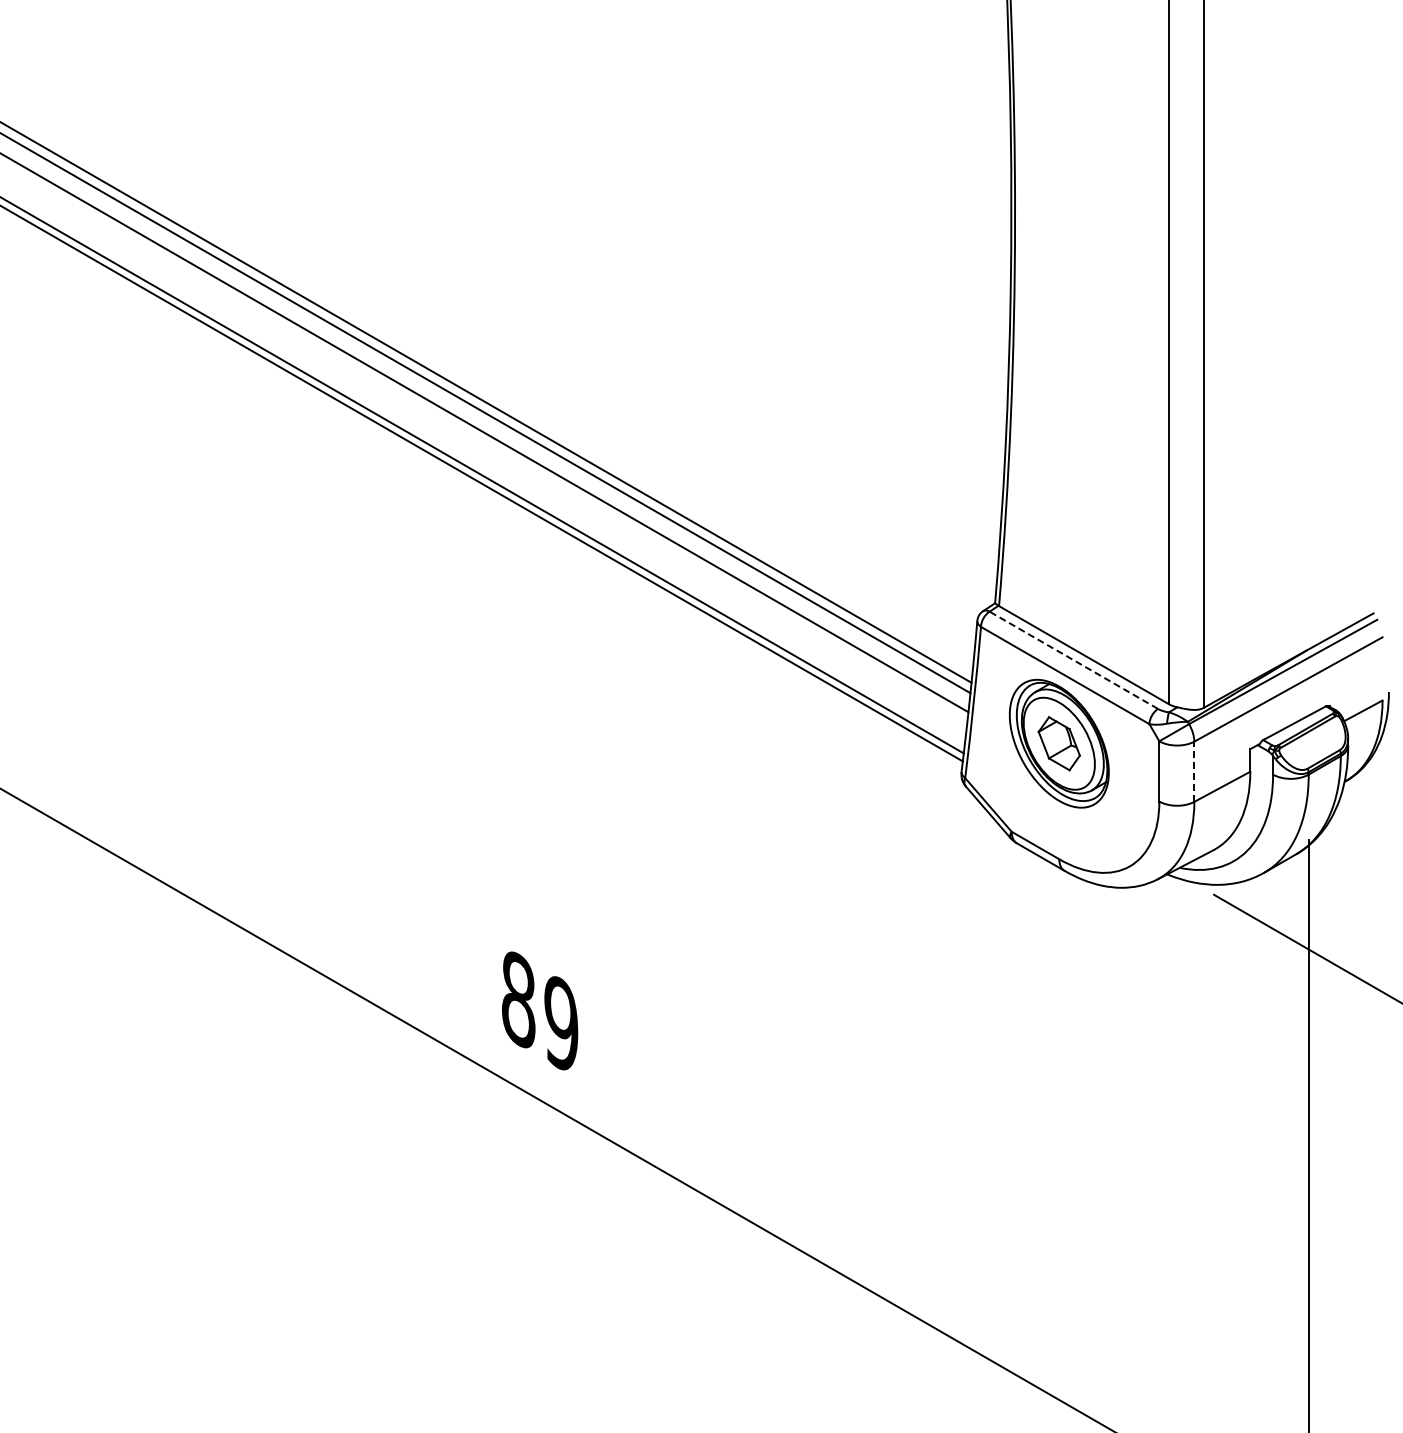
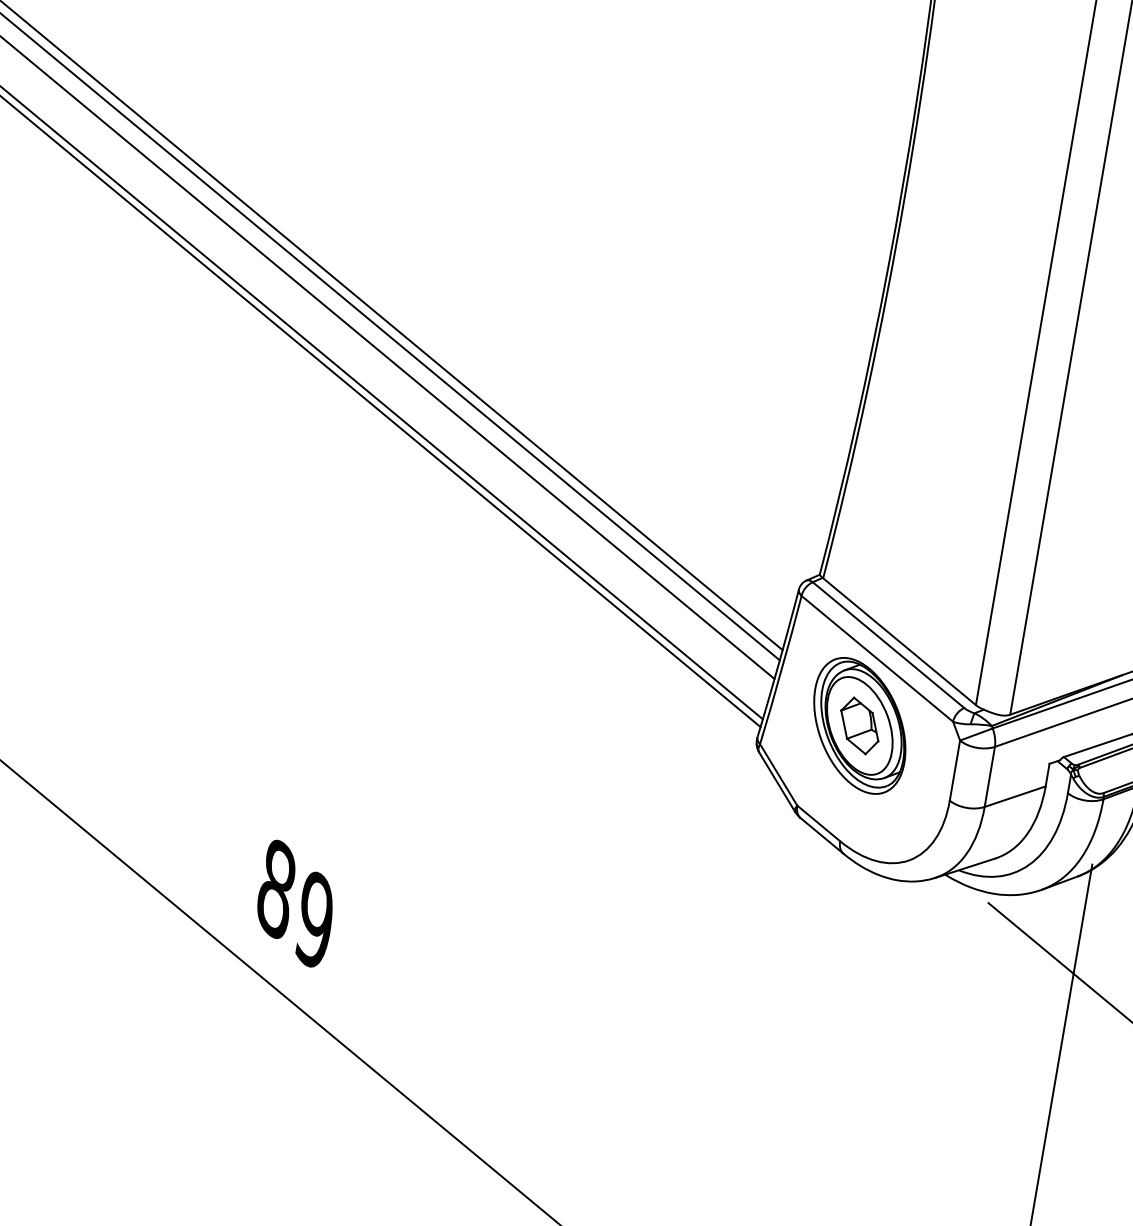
line: (1073, 660) -> (888, 645), dashed -> solid
line: (1194, 771) -> (990, 776), dashed -> solid

